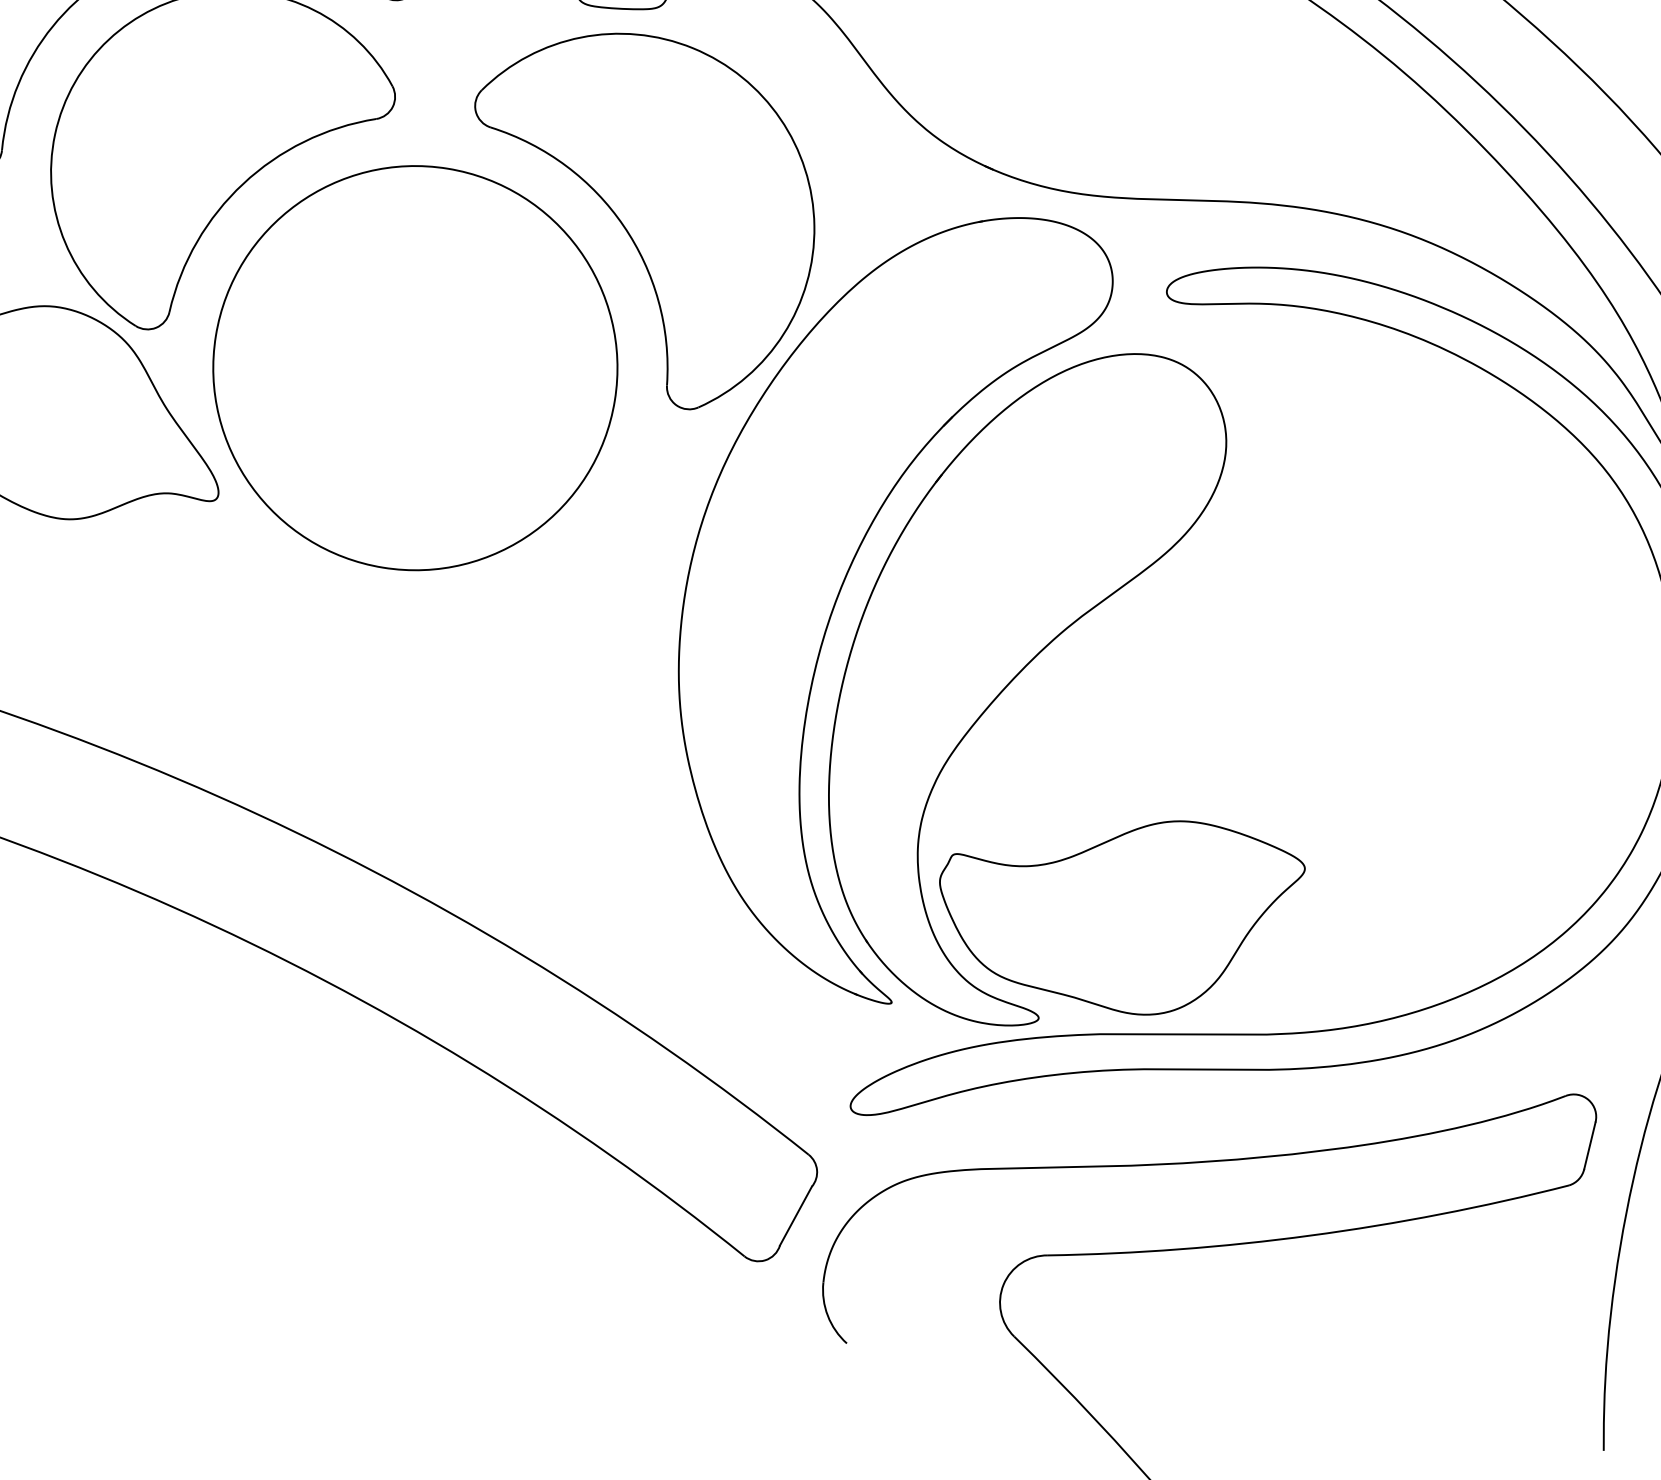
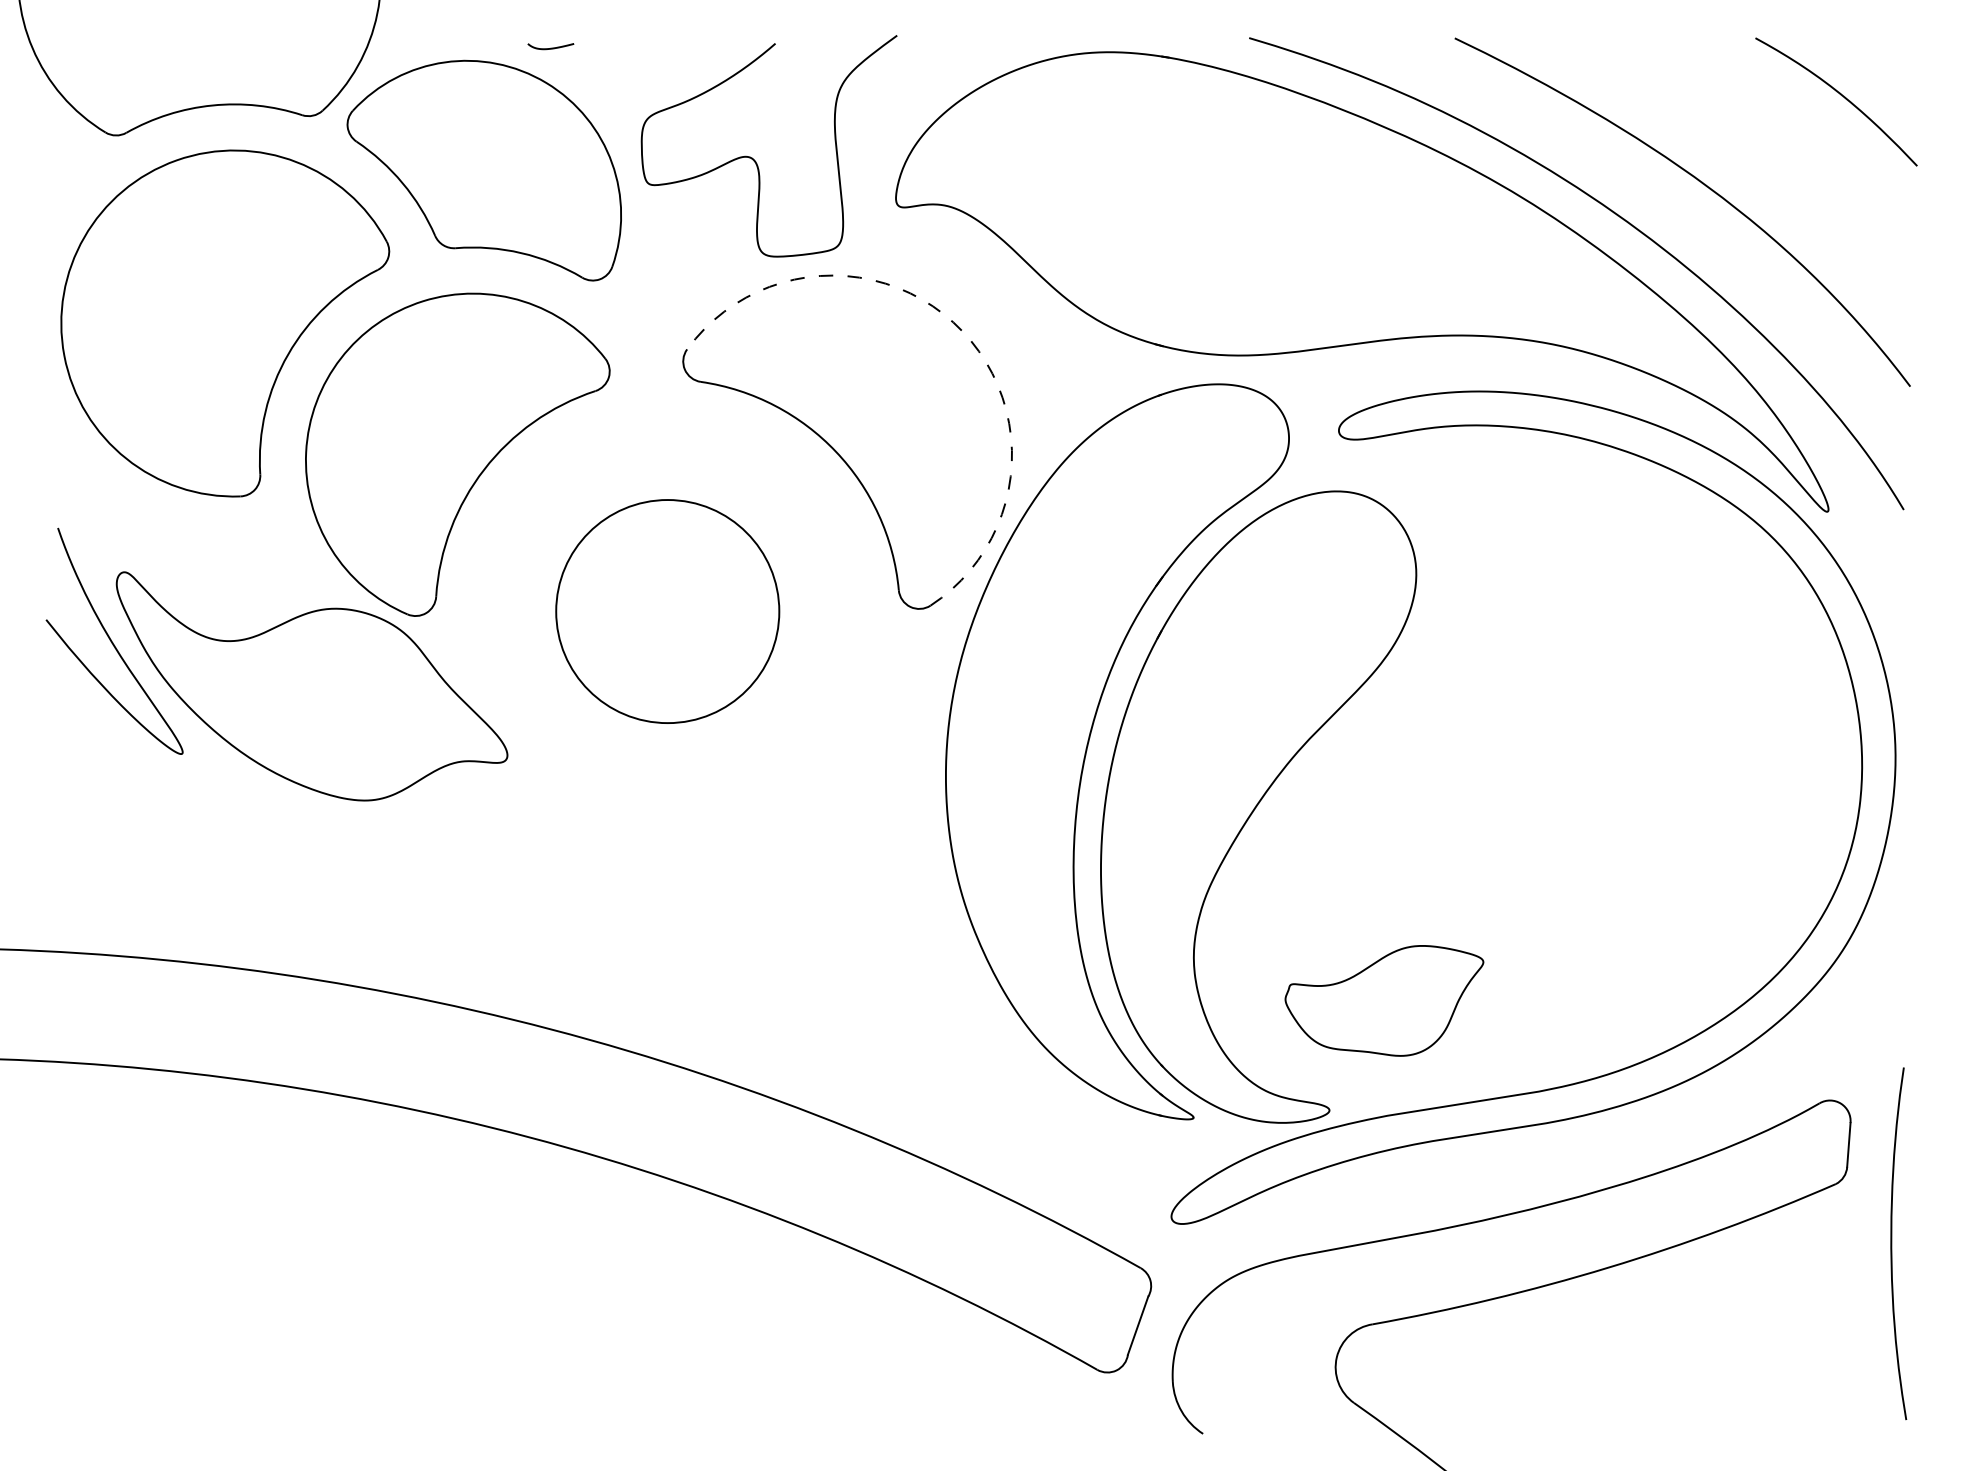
arc: (780, 118) -> (962, 331), solid -> dashed
circle: (415, 368) -> (667, 611), size x0.6
part: (1116, 910) -> (1384, 1000), size x0.6

